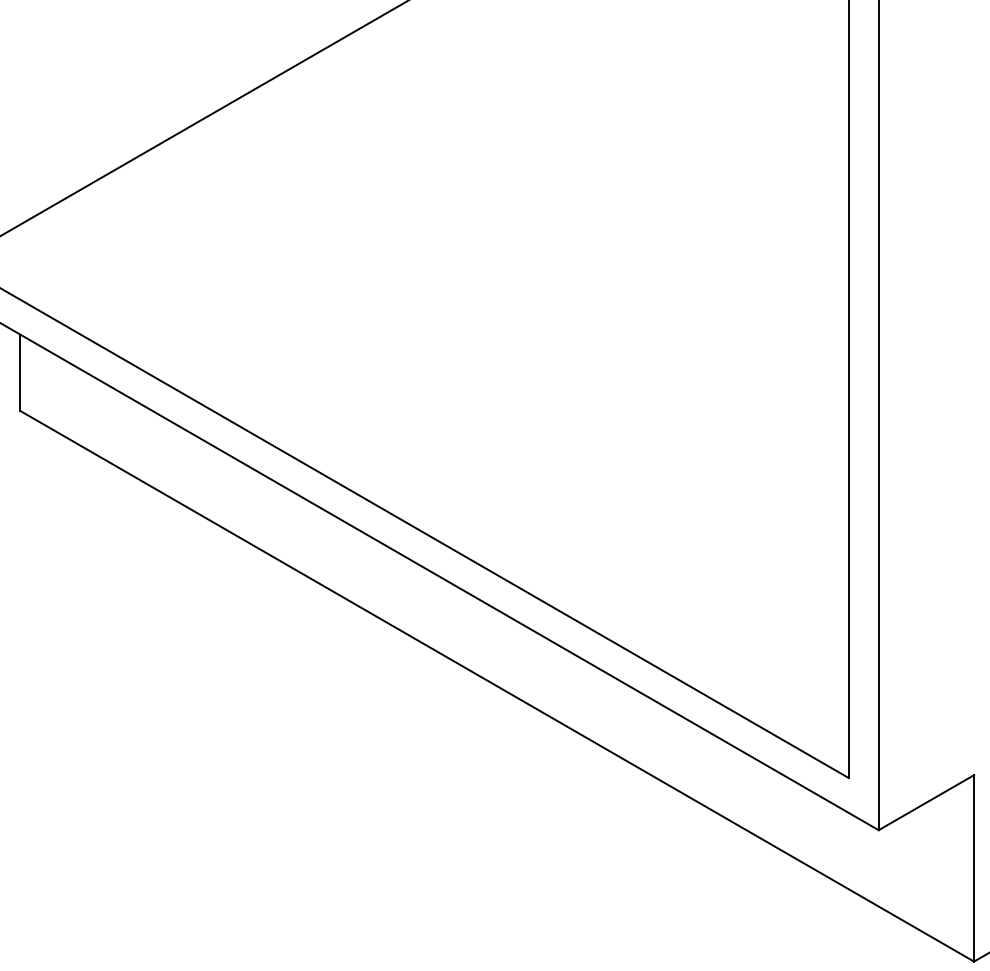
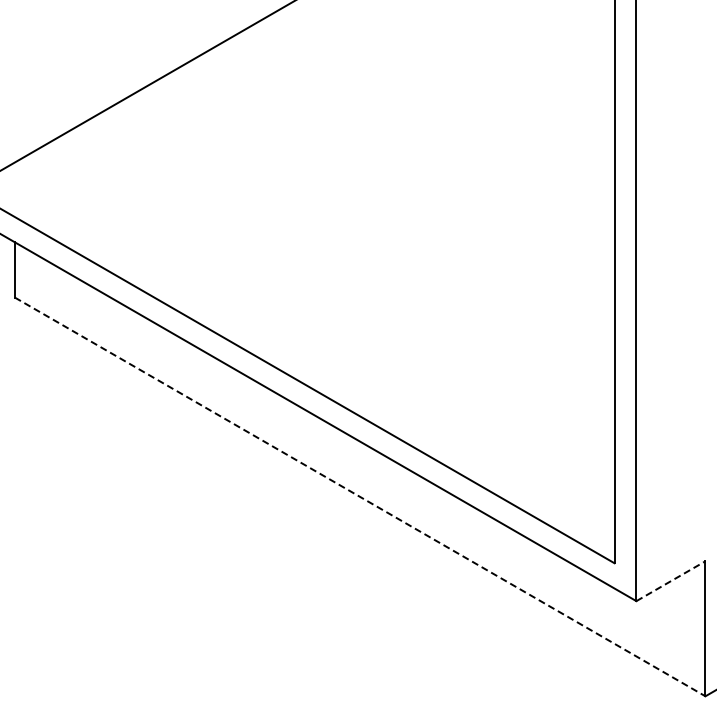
line: (497, 685) -> (360, 496), solid -> dashed
line: (925, 803) -> (670, 581), solid -> dashed

